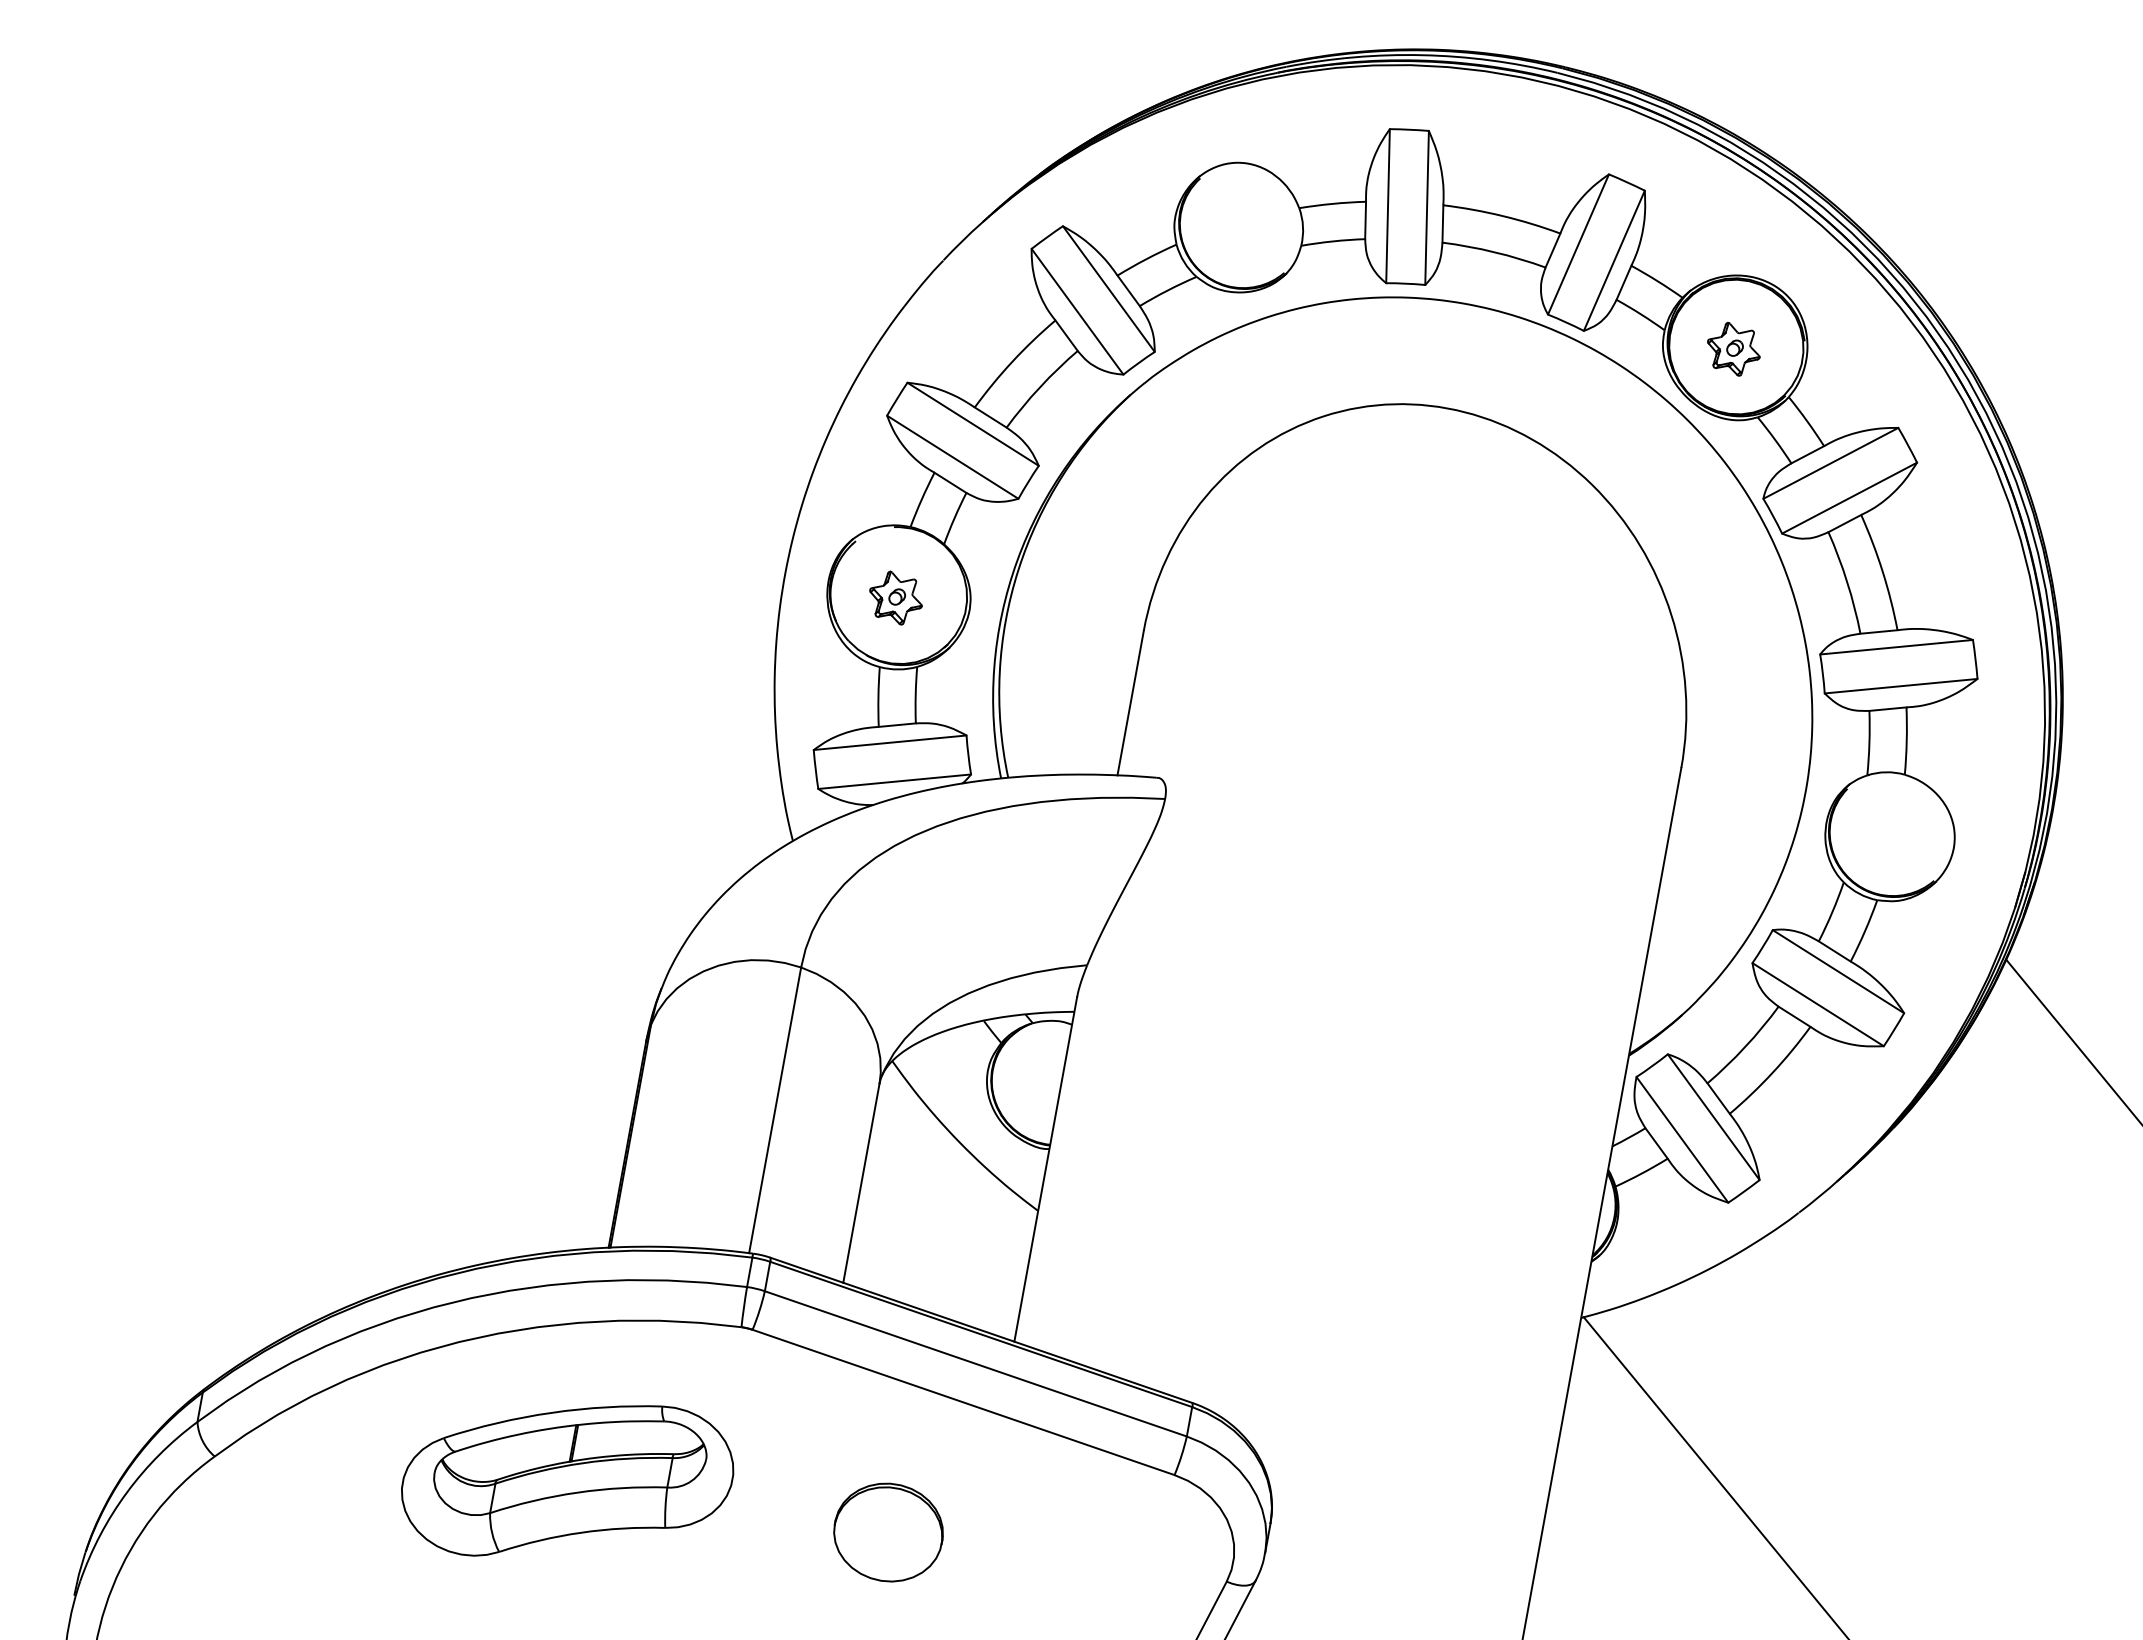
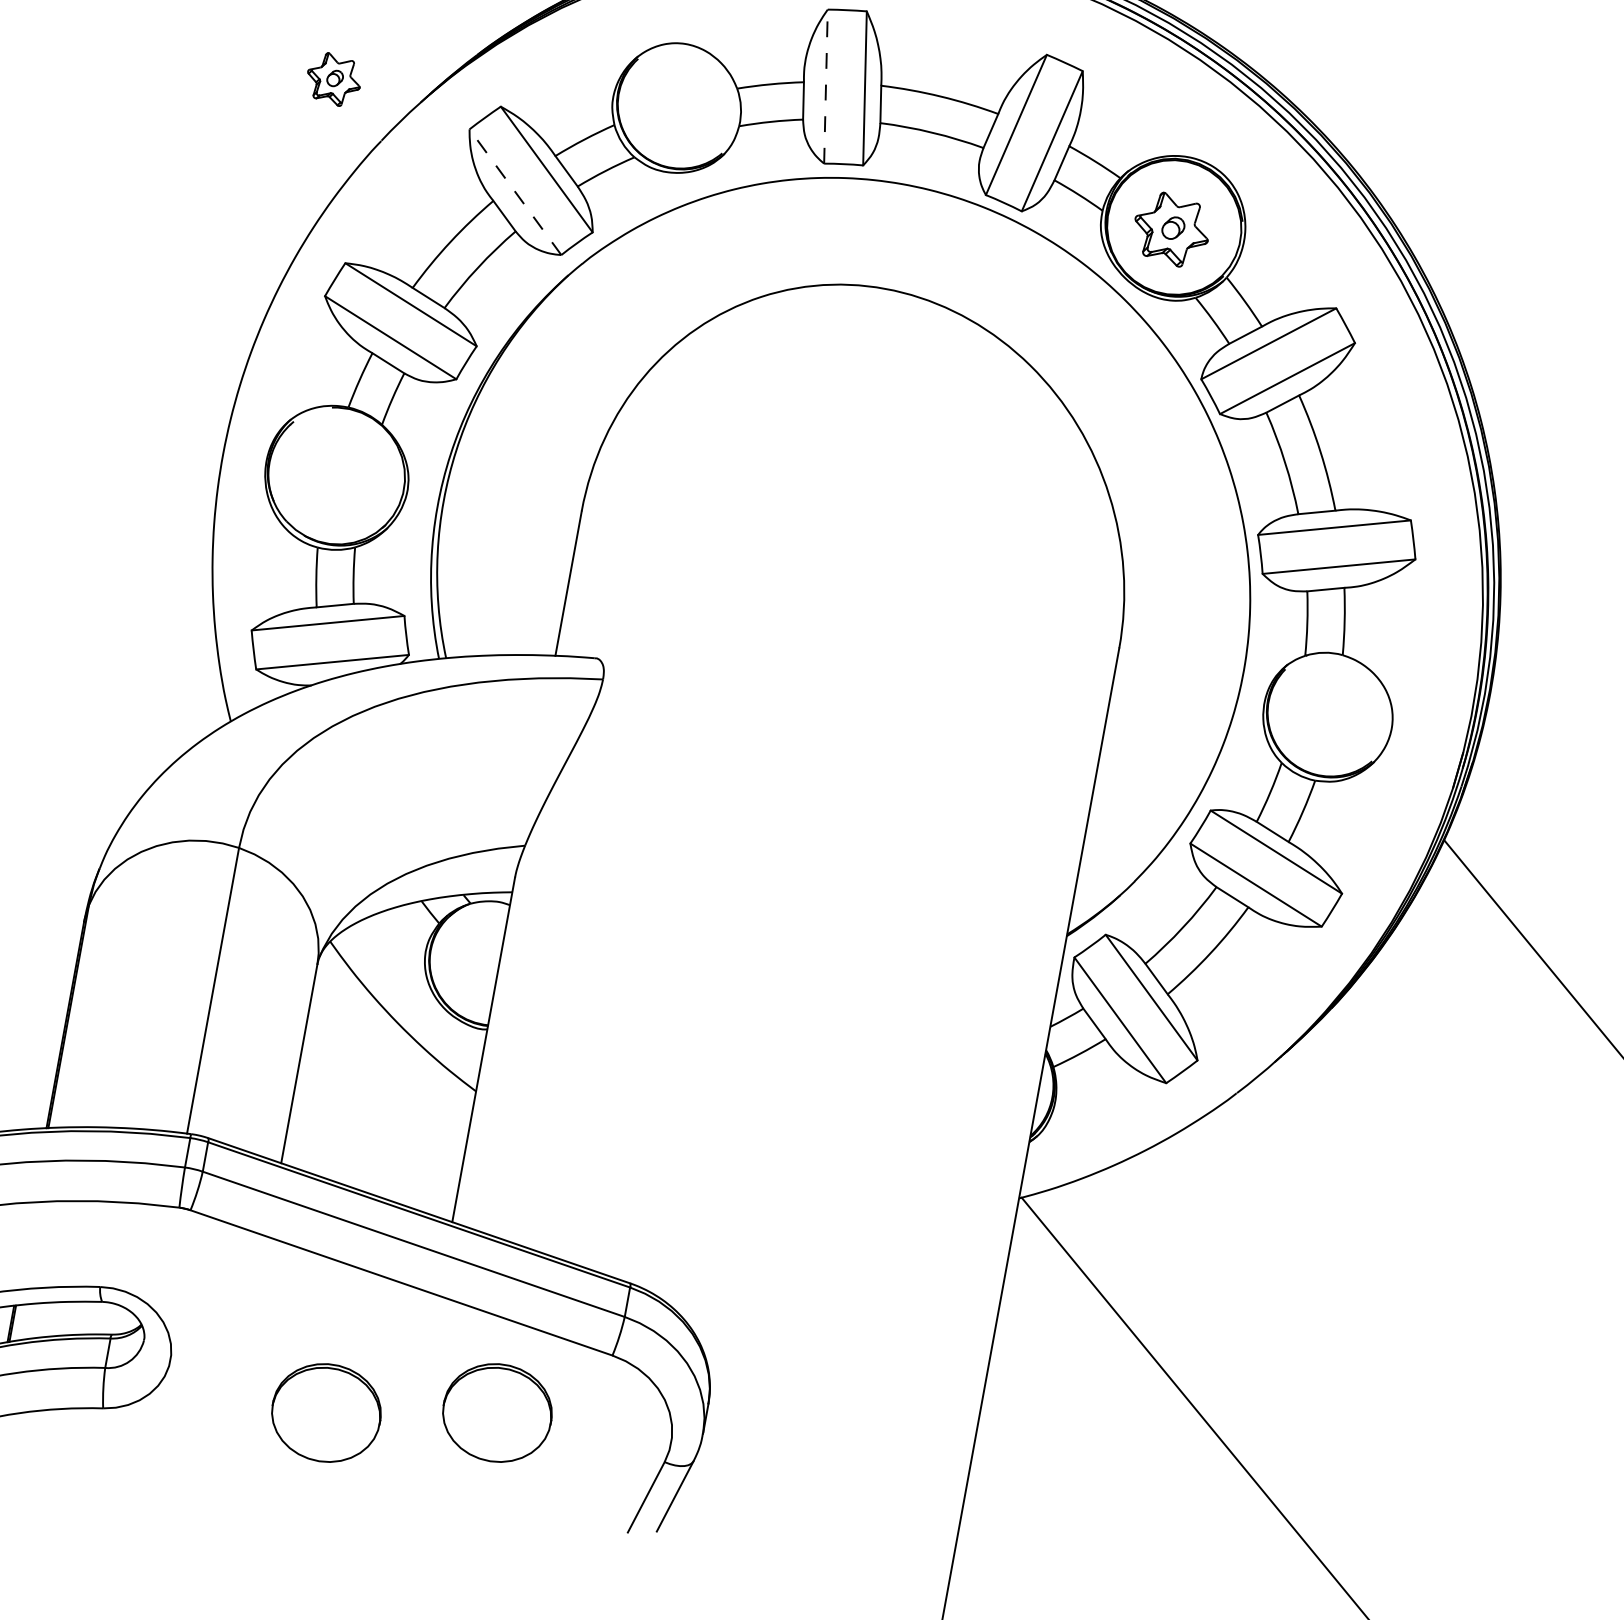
line: (1388, 205) -> (826, 85), solid -> dashed
line: (1077, 311) -> (515, 191), solid -> dashed
part: (1733, 349) -> (1171, 229), size x1.4
part: (895, 597) -> (333, 78), moved
part: (1059, 1532) -> (497, 1412), added

